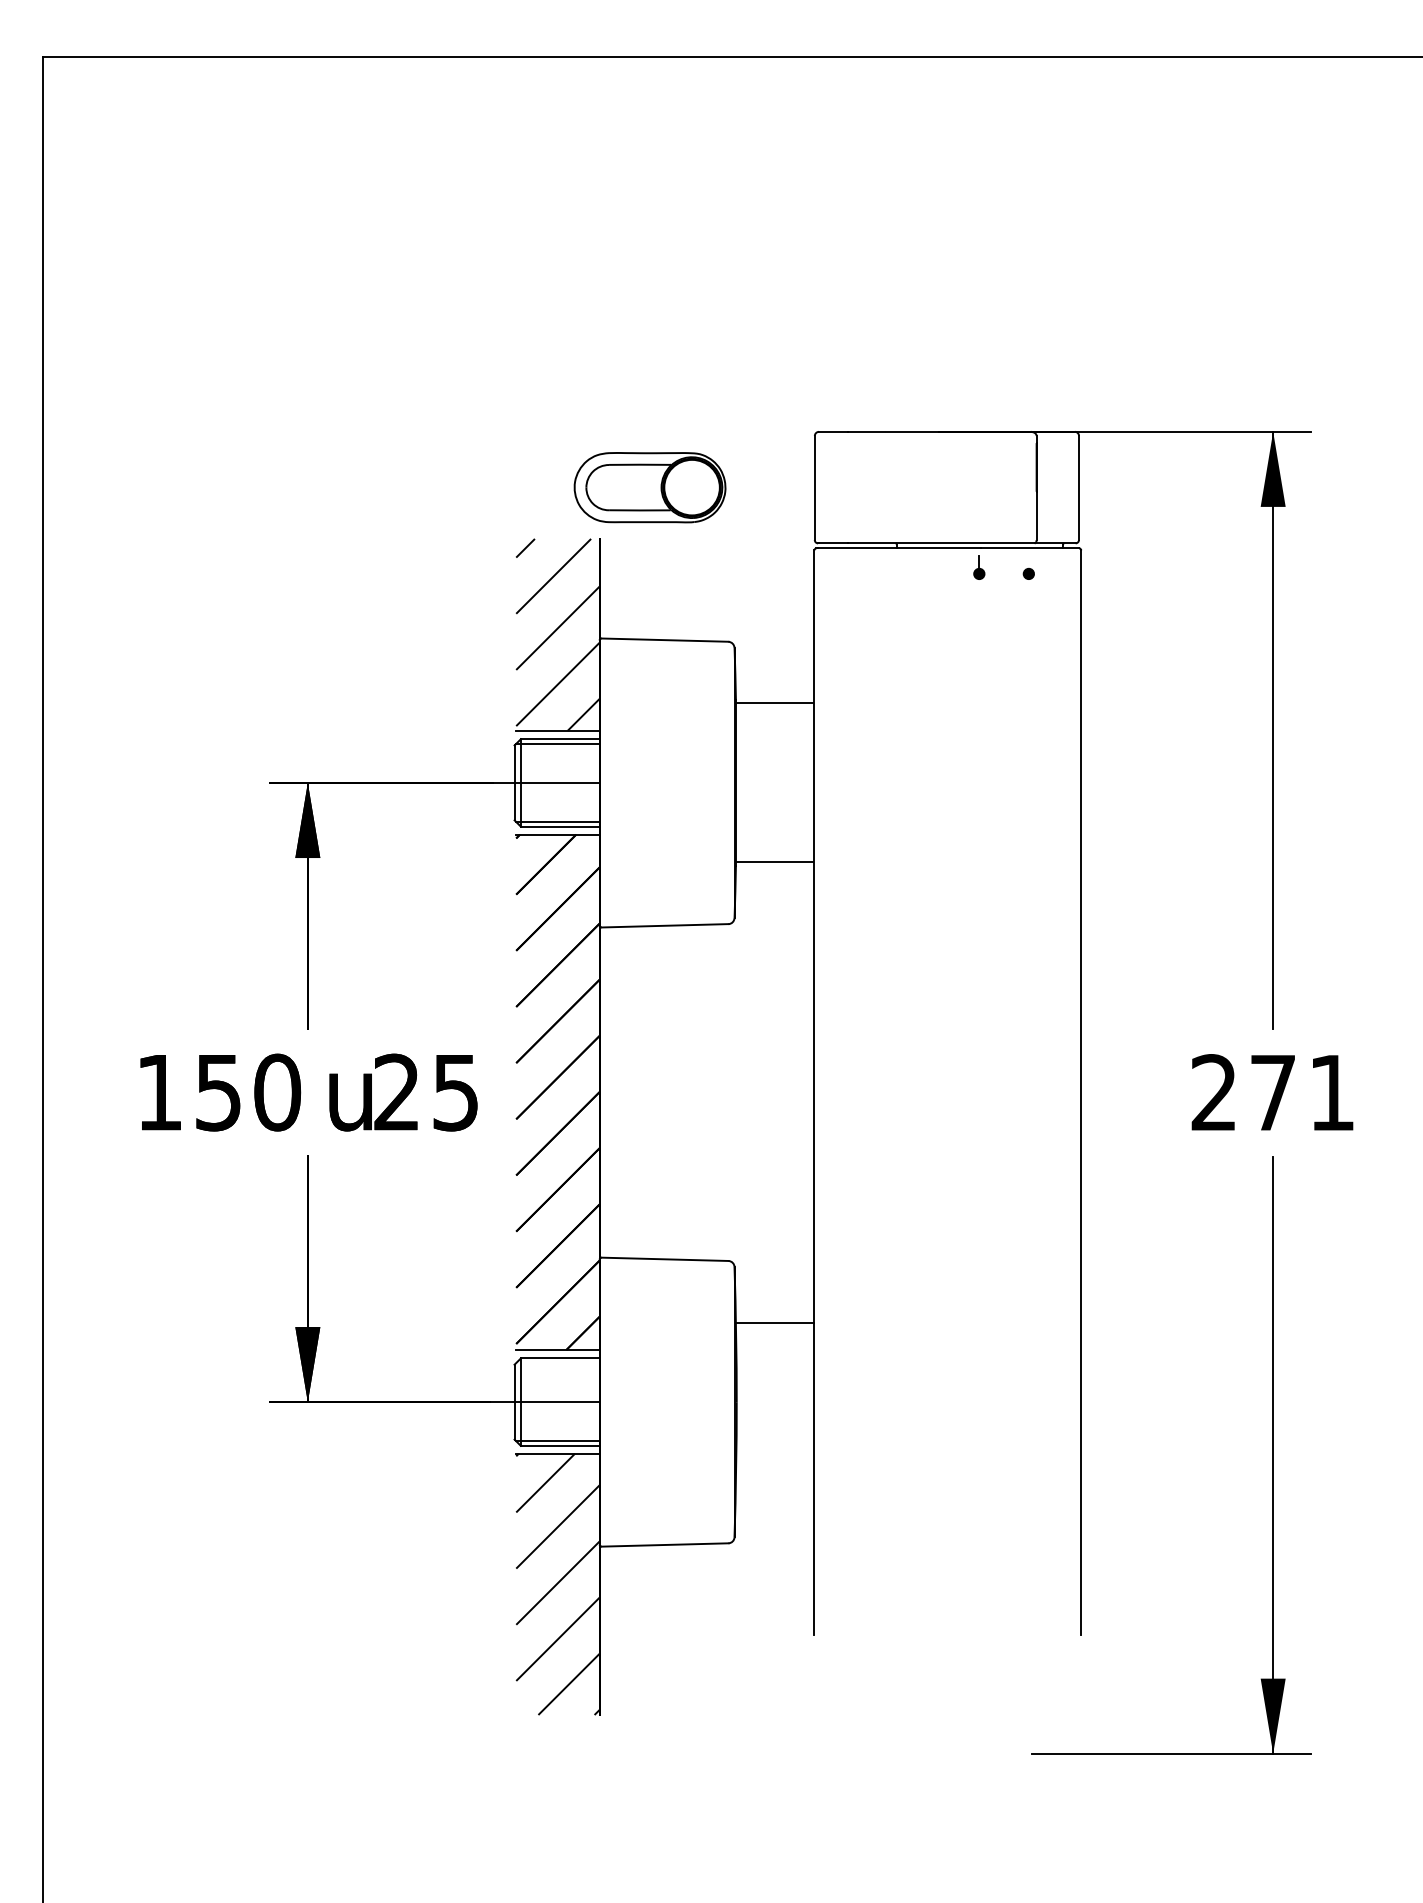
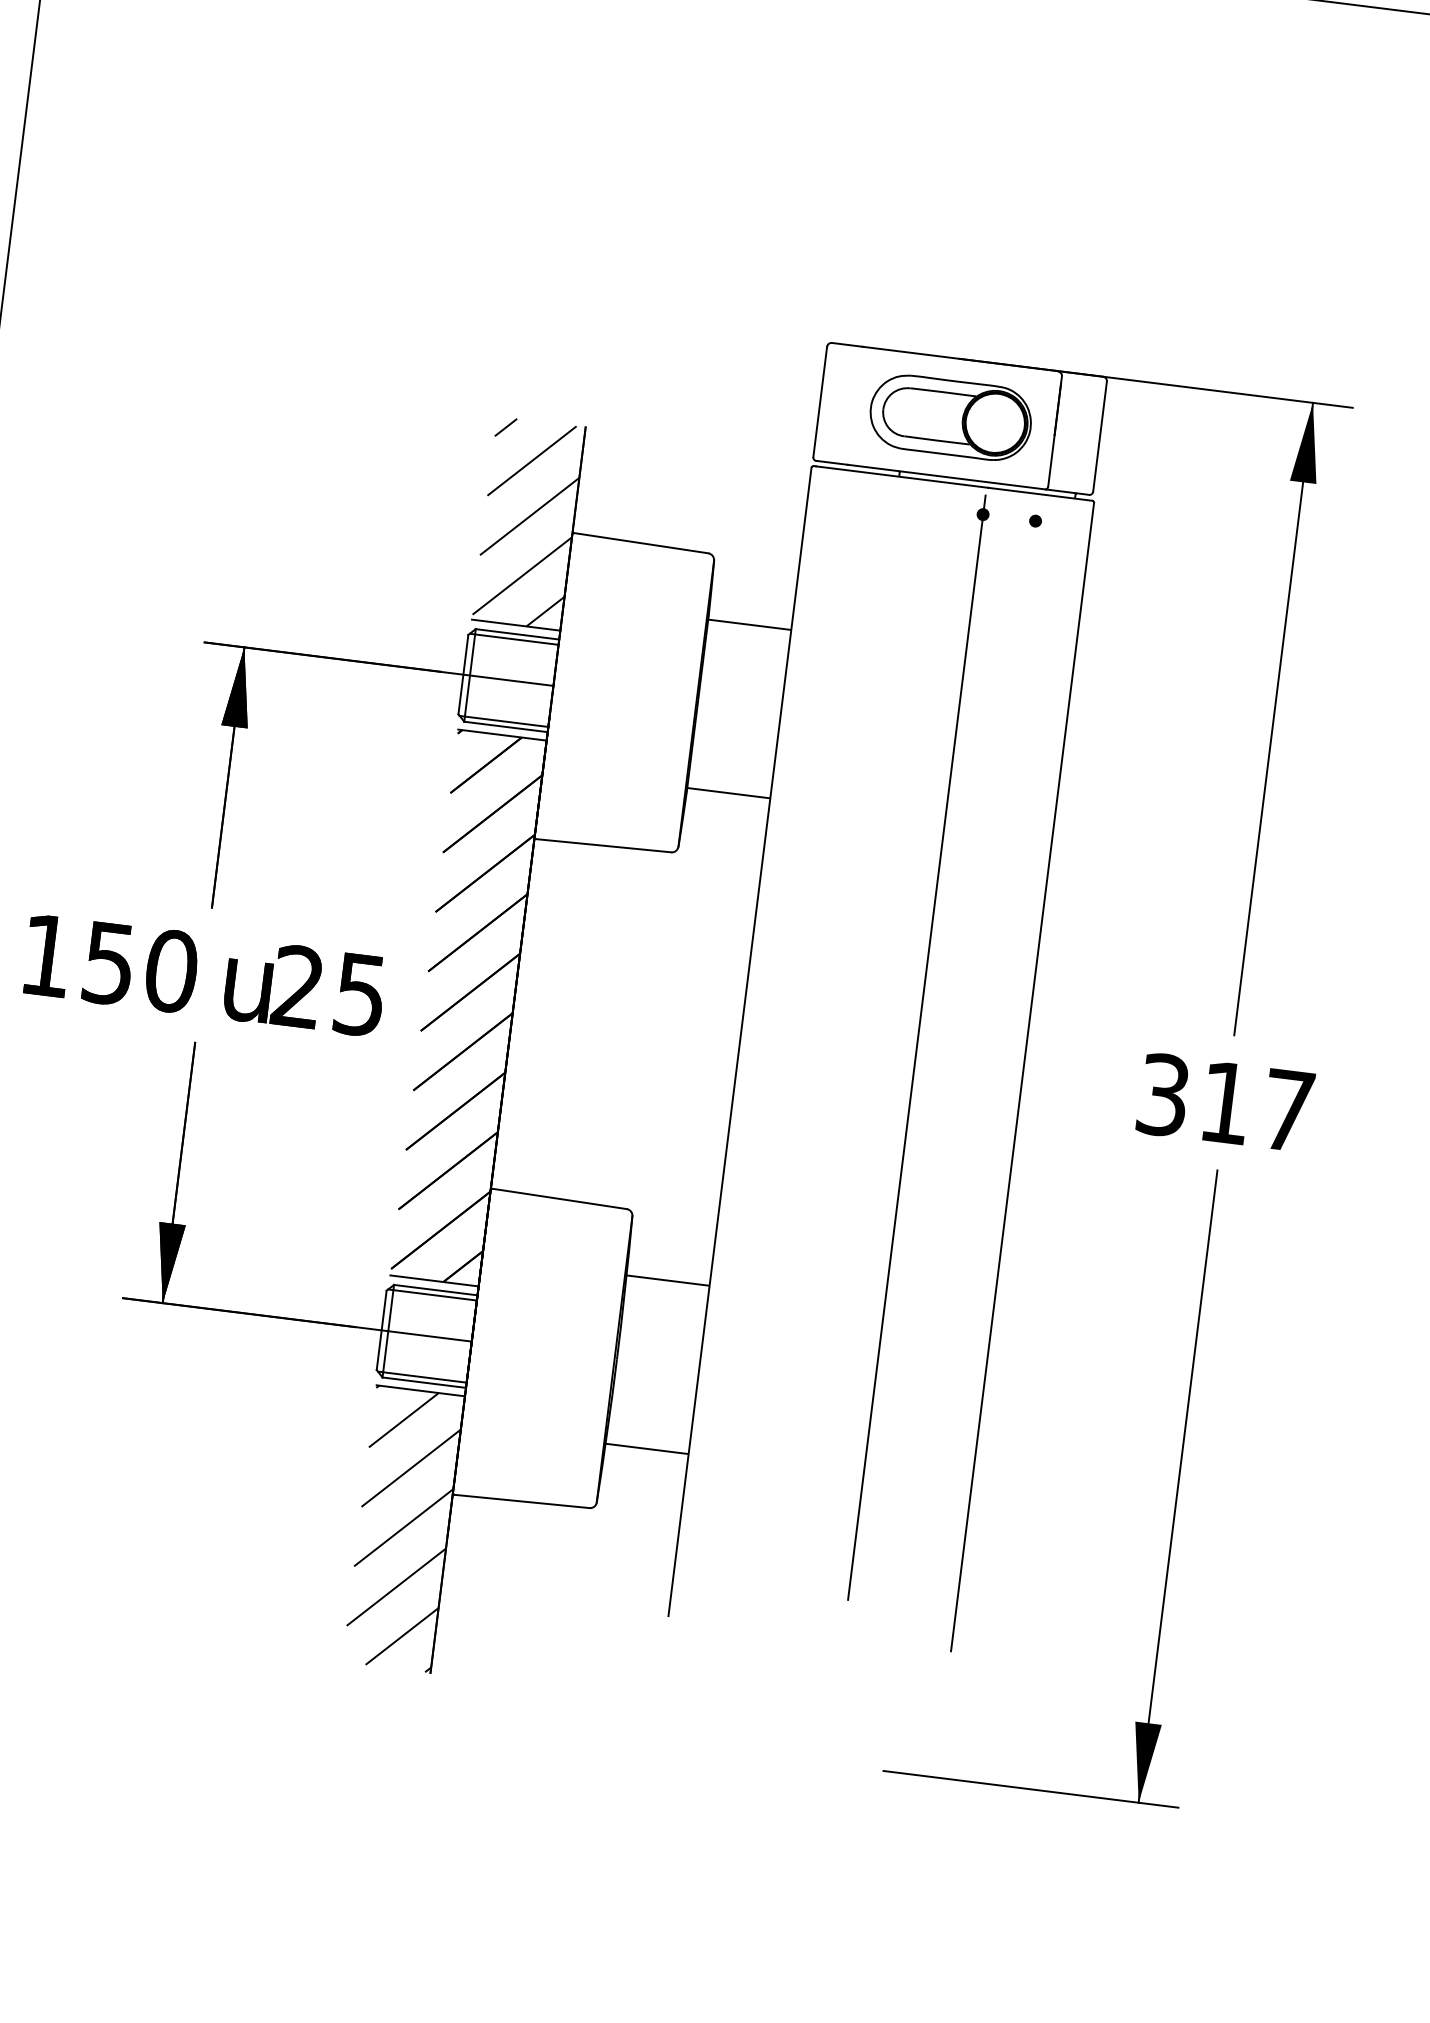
part: (649, 487) -> (950, 417), moved
line: (979, 1088) -> (915, 1059), added
text: (1272, 1092) -> (1225, 1102), 271 -> 317
line: (557, 1363) -> (432, 1295), added
line: (774, 1481) -> (646, 1448), added

